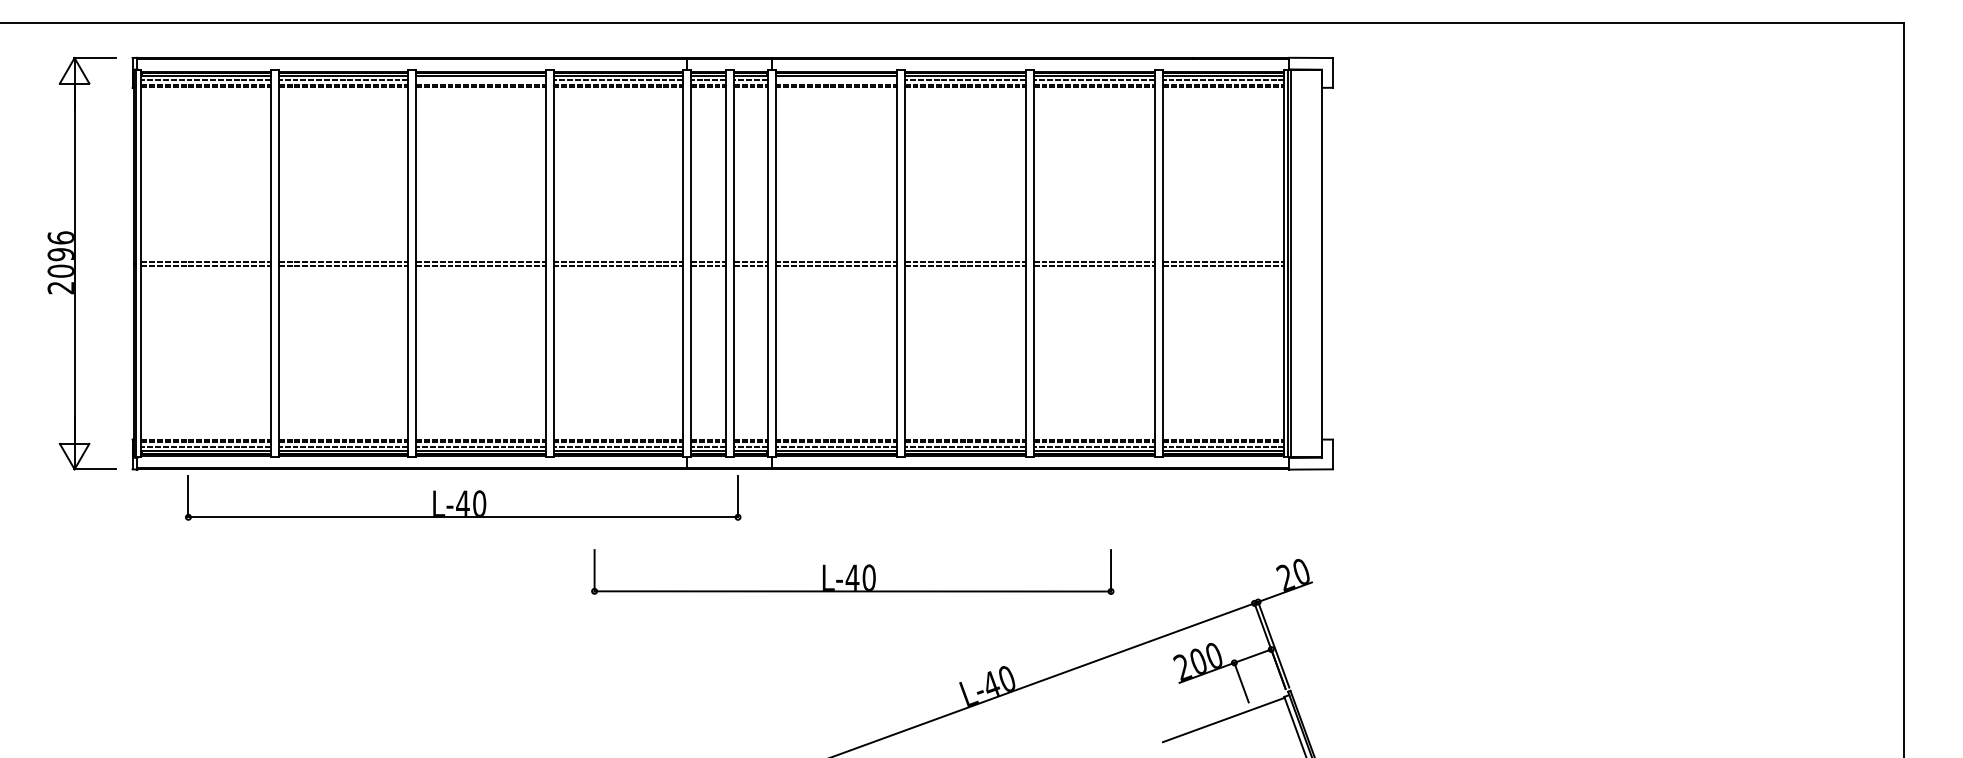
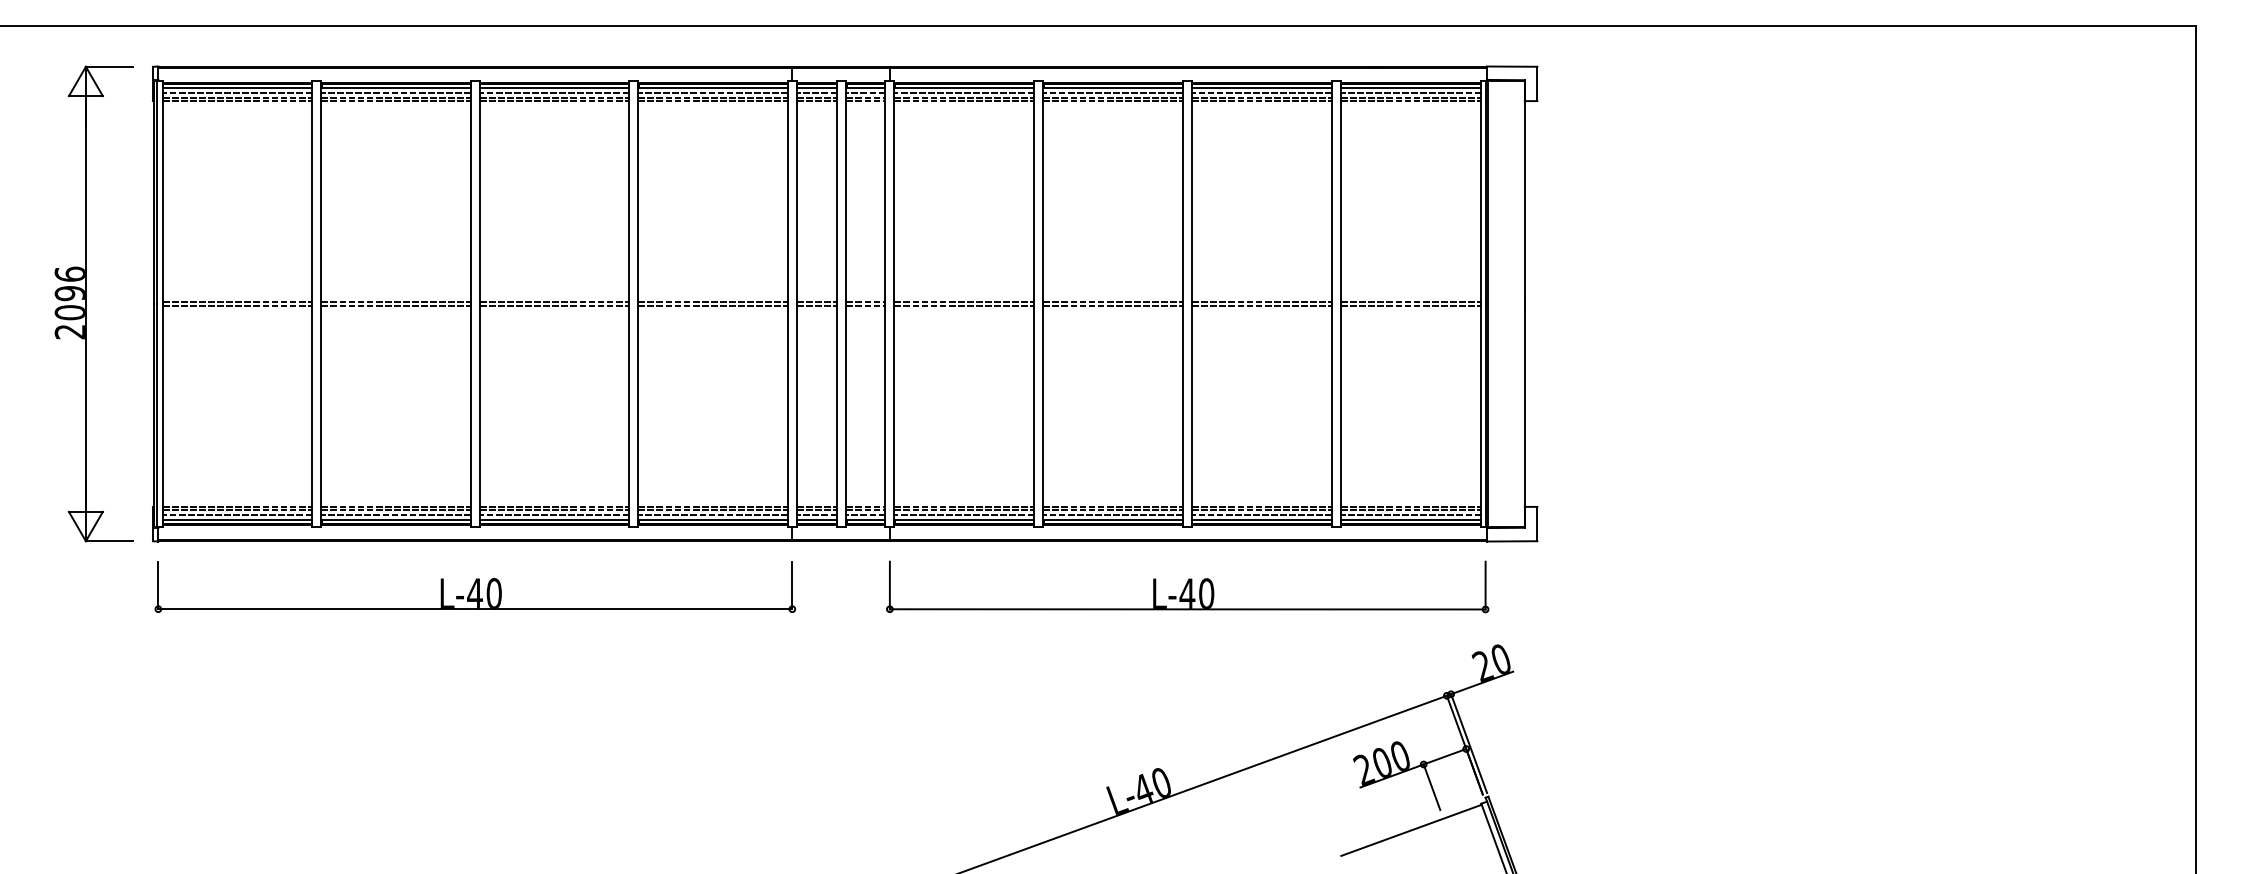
line: (480, 80) -> (554, 92), added
line: (835, 80) -> (963, 92), added
part: (463, 497) -> (475, 586), moved
part: (852, 571) -> (1187, 586), moved

